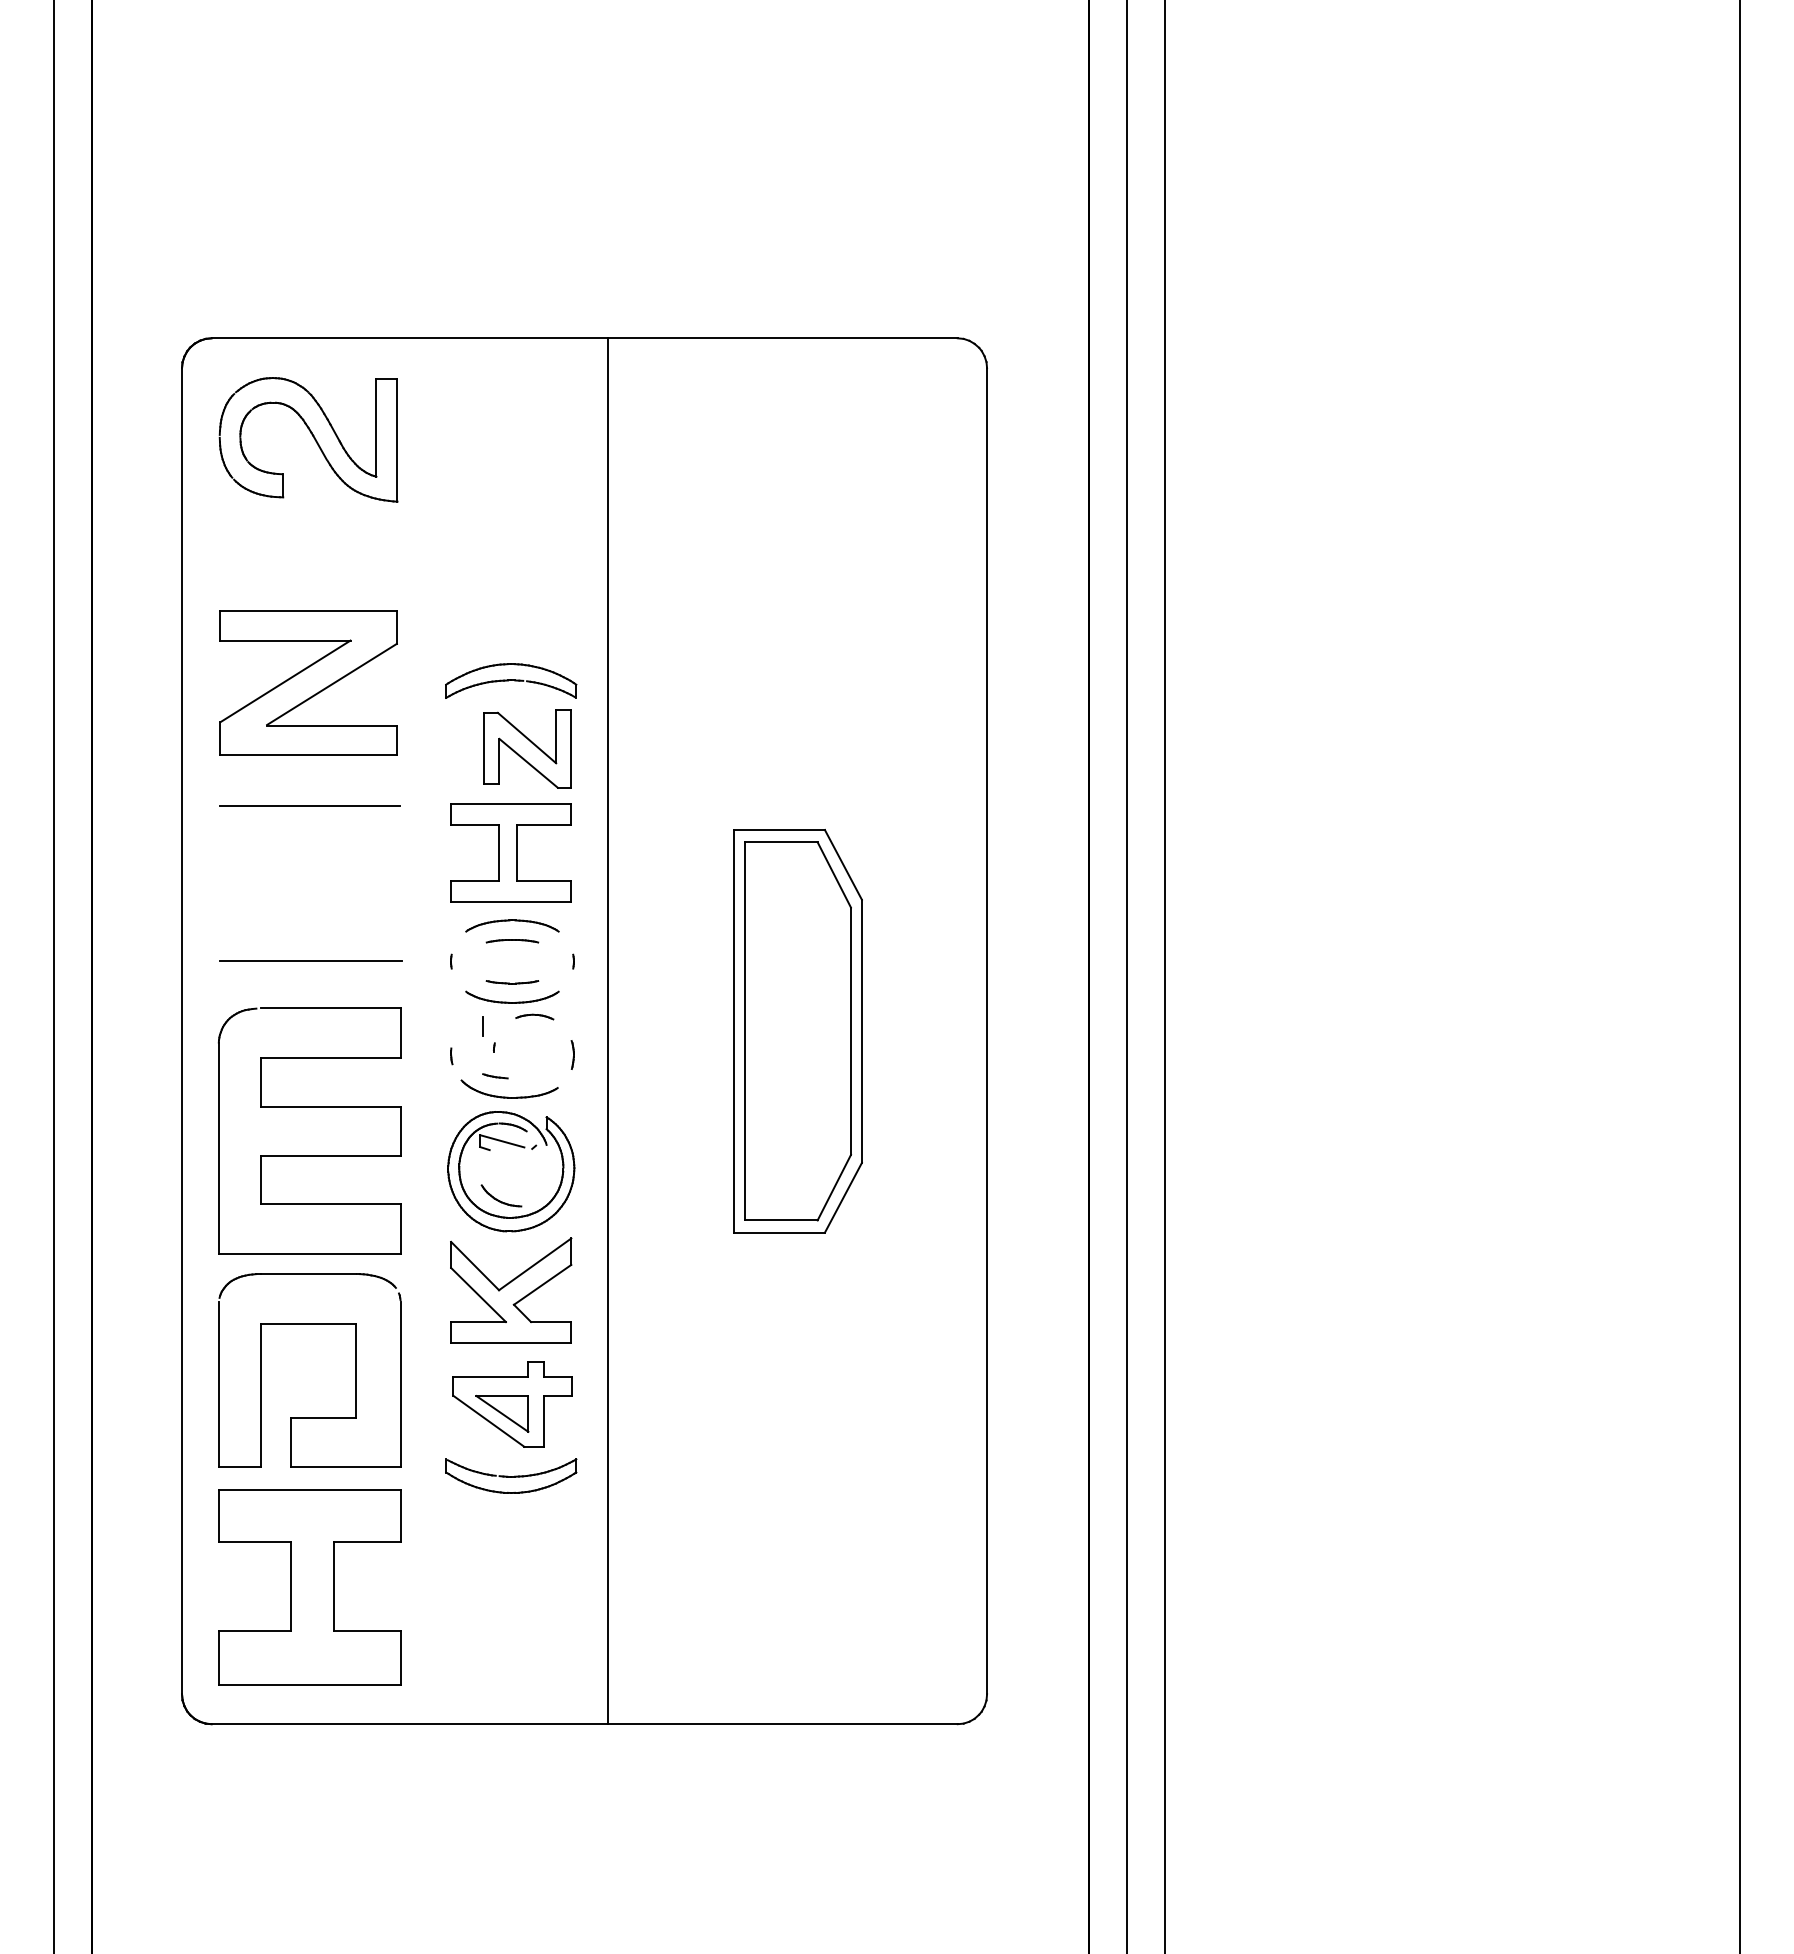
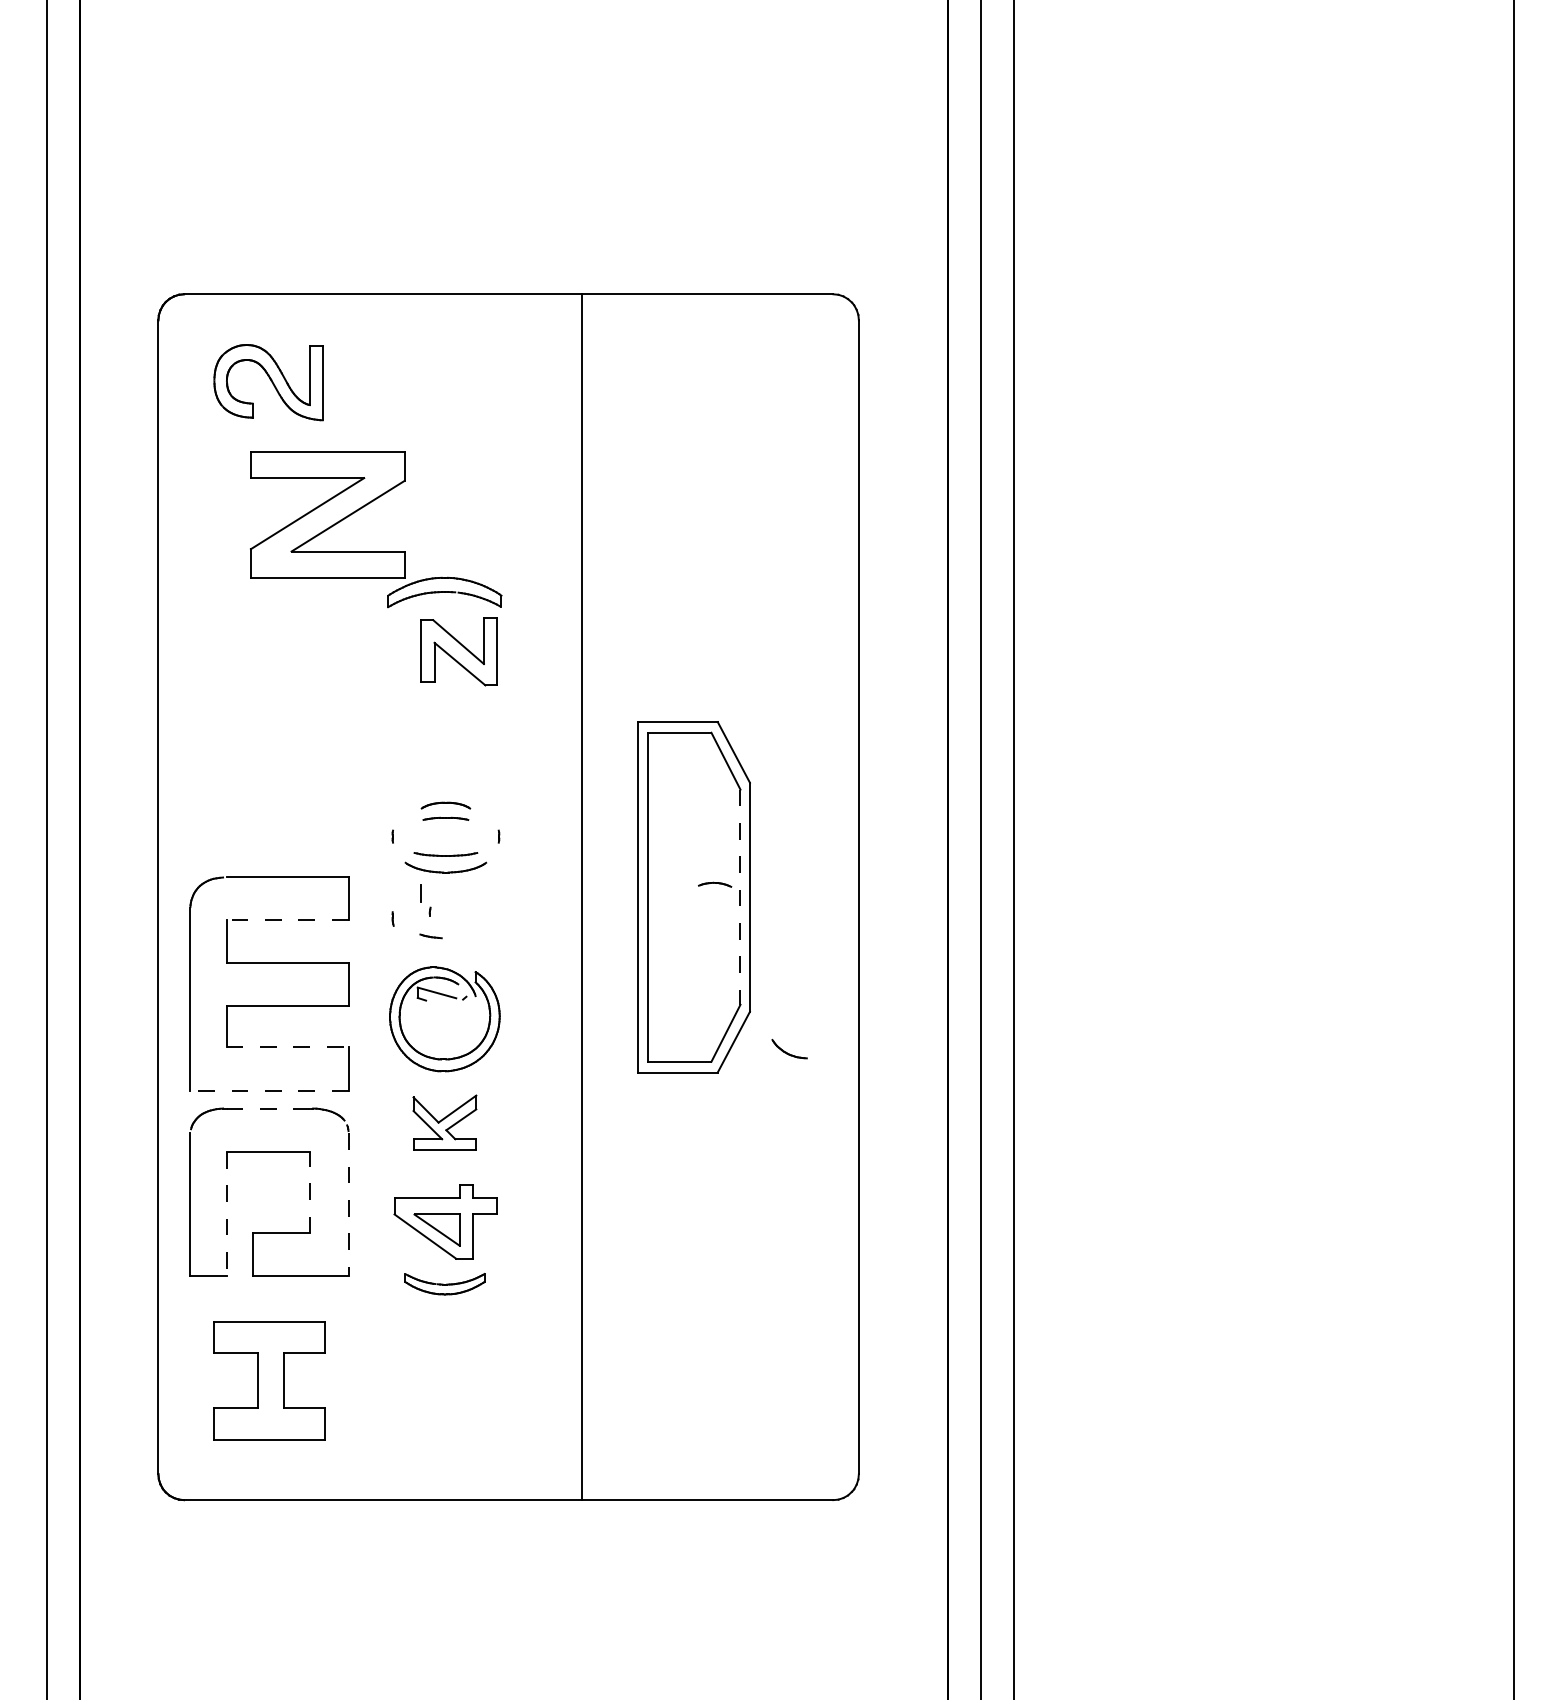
part: (308, 439) -> (268, 382), size x0.7
part: (308, 682) -> (327, 514), moved
line: (309, 806) -> (269, 701), removed
part: (510, 852) -> (444, 741), removed
part: (512, 925) -> (445, 805), size x0.6
line: (310, 961) -> (270, 836), removed
part: (512, 982) -> (445, 854), size x1.4
part: (534, 1016) -> (714, 884), moved
line: (607, 1031) -> (581, 897), moved
line: (850, 1031) -> (740, 897), solid -> dashed
part: (572, 1054) -> (498, 917), removed
line: (330, 1057) -> (287, 920), solid -> dashed
part: (507, 1096) -> (441, 953), removed
part: (501, 1195) -> (789, 1048), moved
line: (330, 1203) -> (287, 1047), solid -> dashed
line: (309, 1253) -> (269, 1090), solid -> dashed
line: (308, 1274) -> (268, 1108), solid -> dashed
part: (511, 1290) -> (445, 1122), size x0.6
line: (356, 1370) -> (310, 1192), solid -> dashed
line: (400, 1385) -> (348, 1205), solid -> dashed
line: (260, 1395) -> (226, 1214), solid -> dashed
part: (511, 1475) -> (445, 1283), size x0.7
part: (309, 1587) -> (269, 1381), size x0.7

